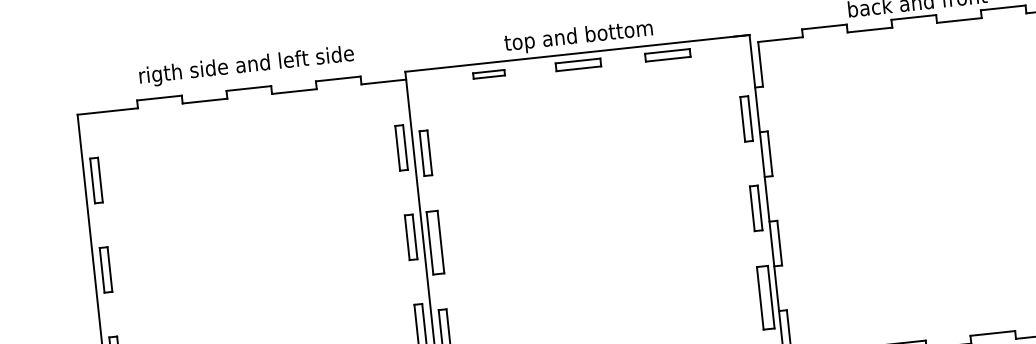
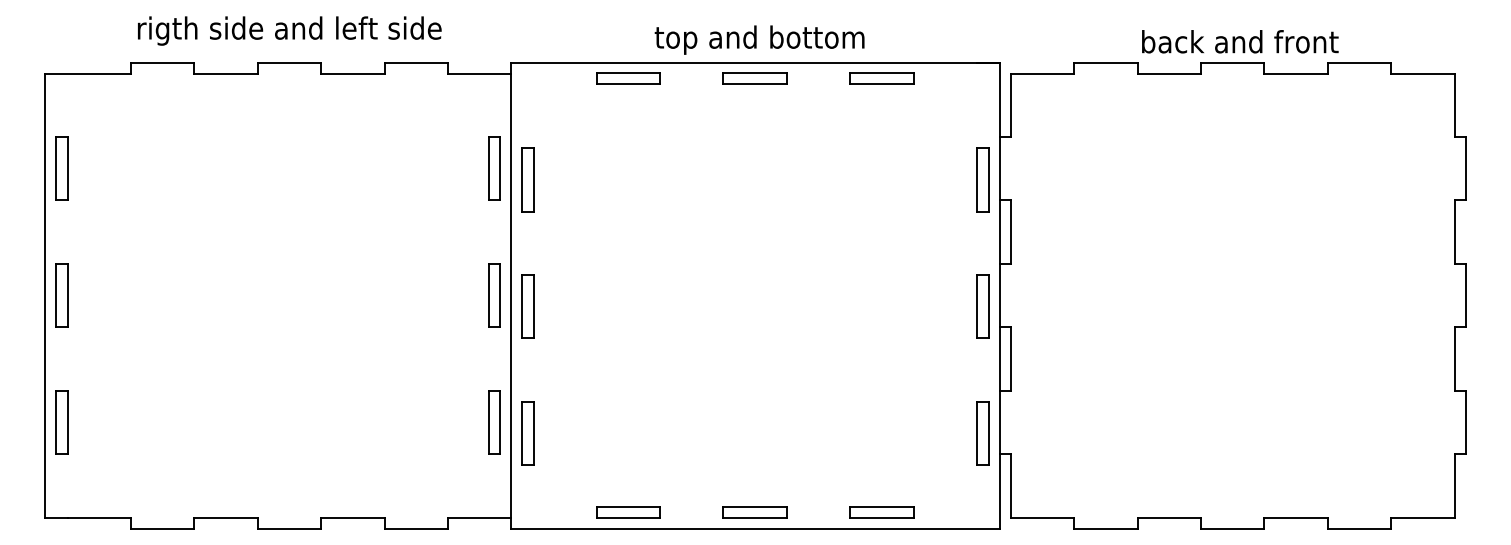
part: (489, 74) -> (628, 78), size x1.43
part: (435, 242) -> (527, 306), size x0.71
part: (765, 297) -> (982, 433), size x0.71

